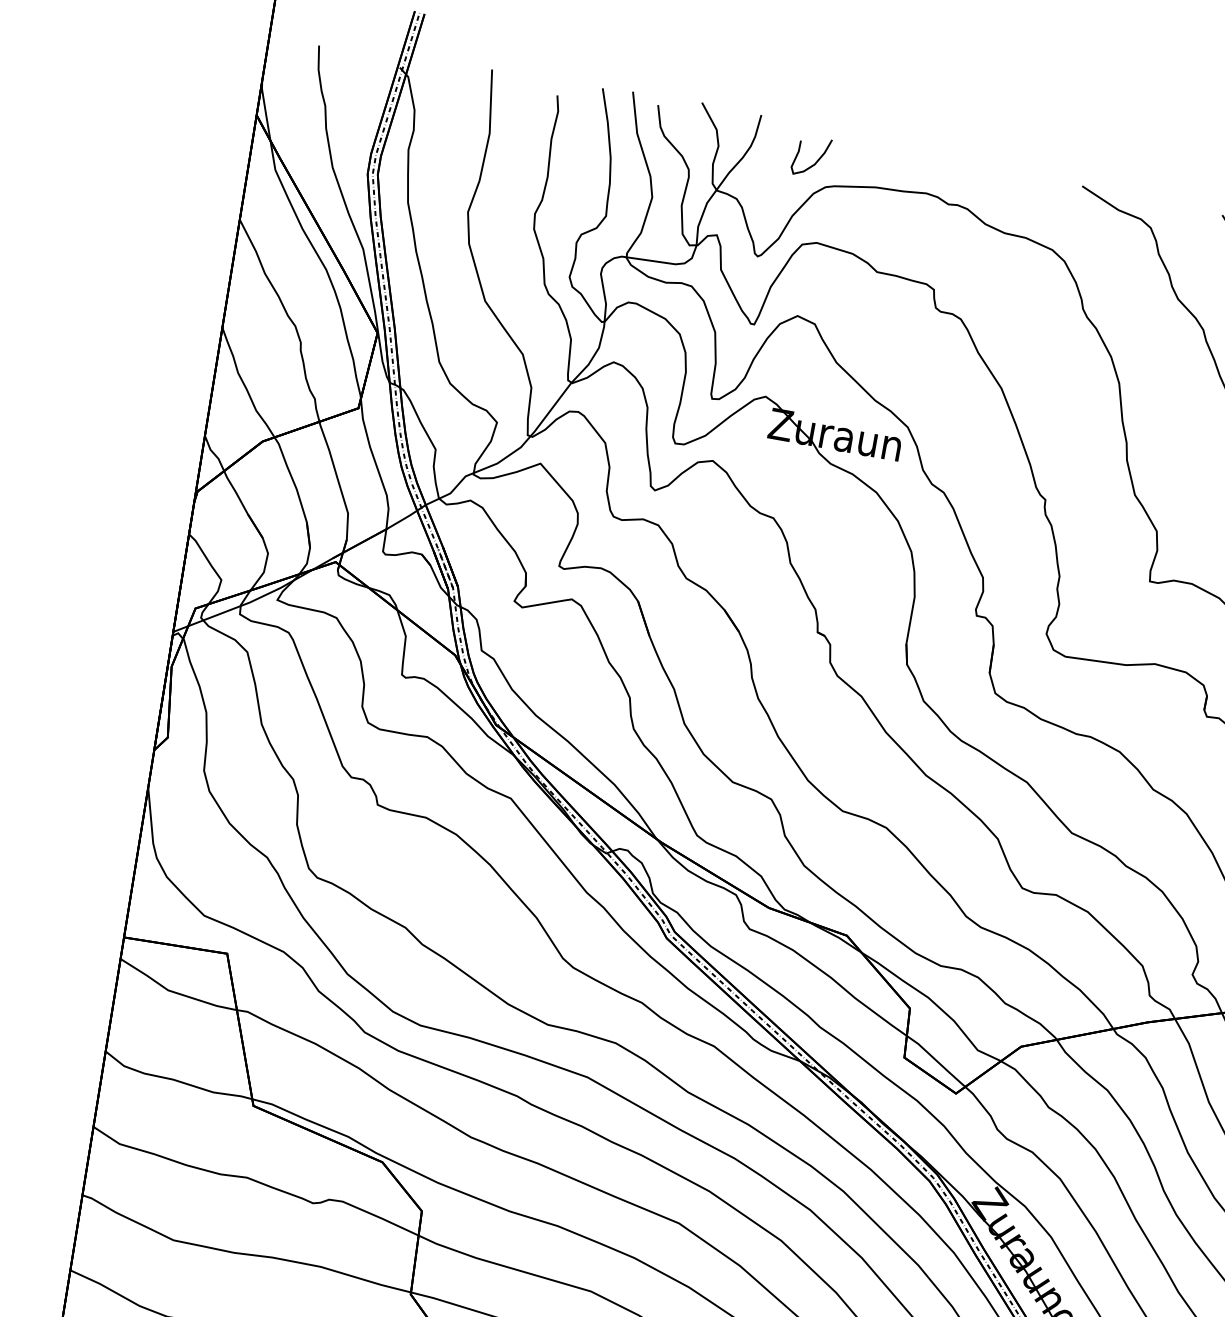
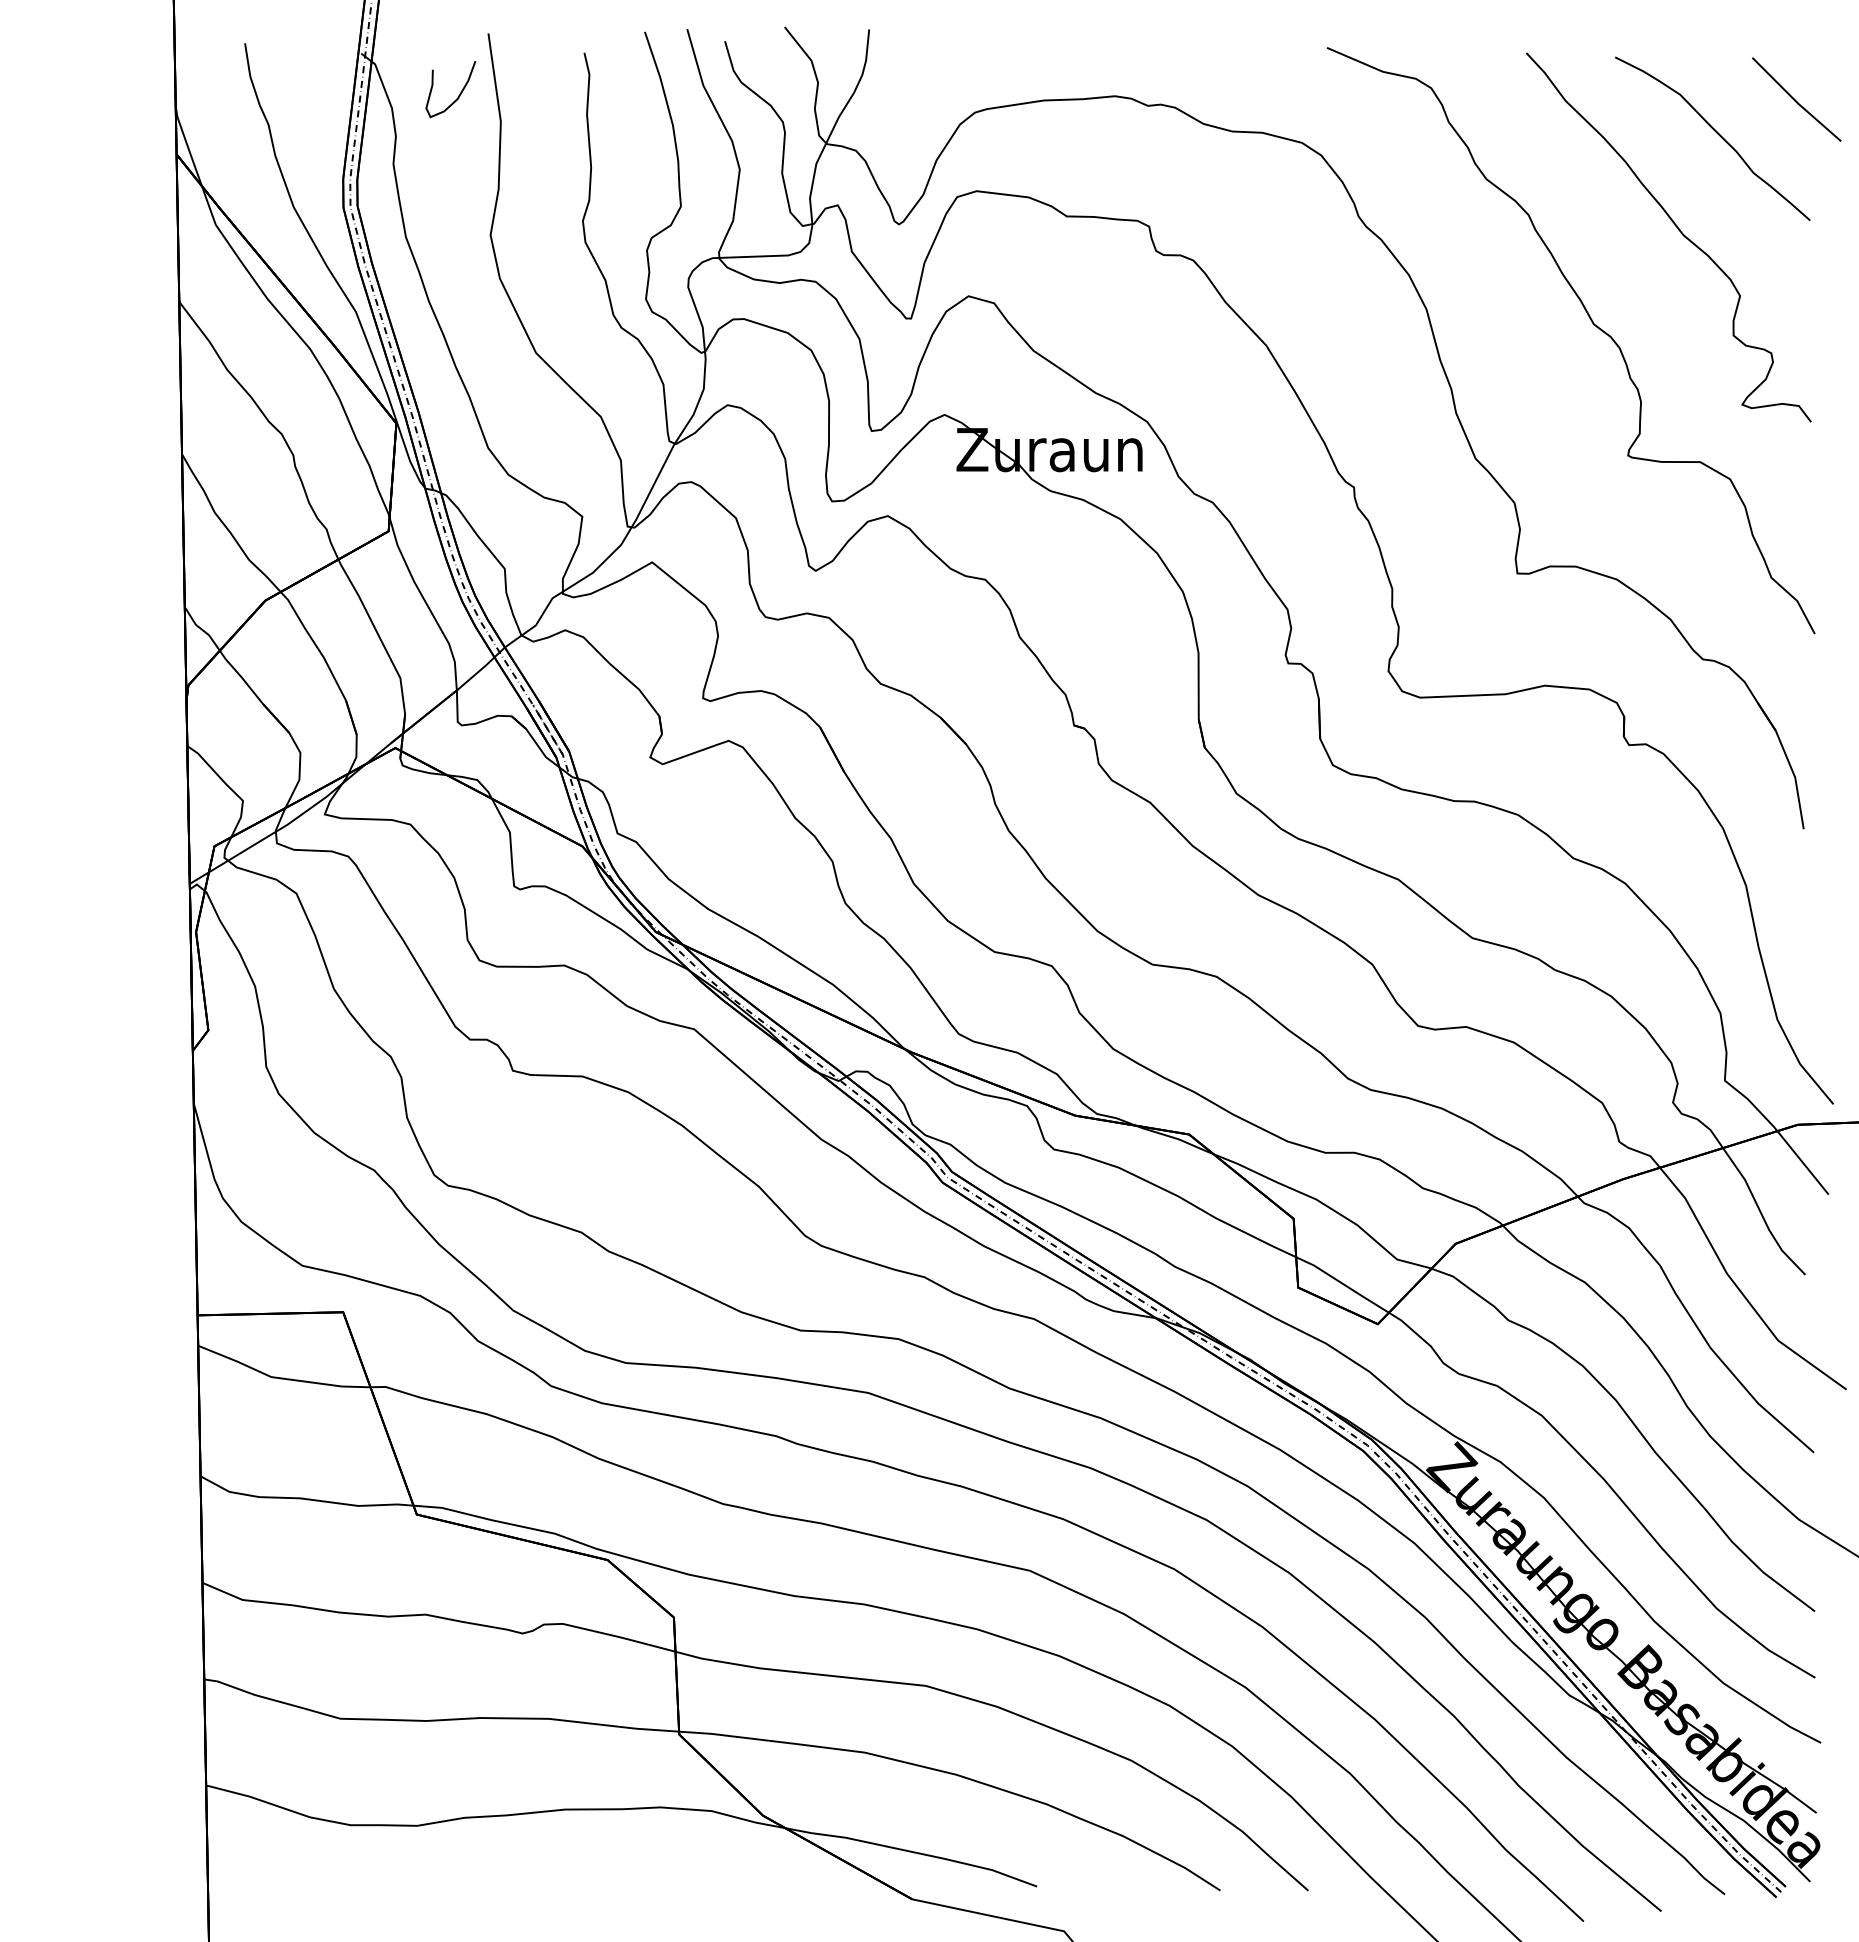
curve: (816, 160) -> (459, 93), moved

